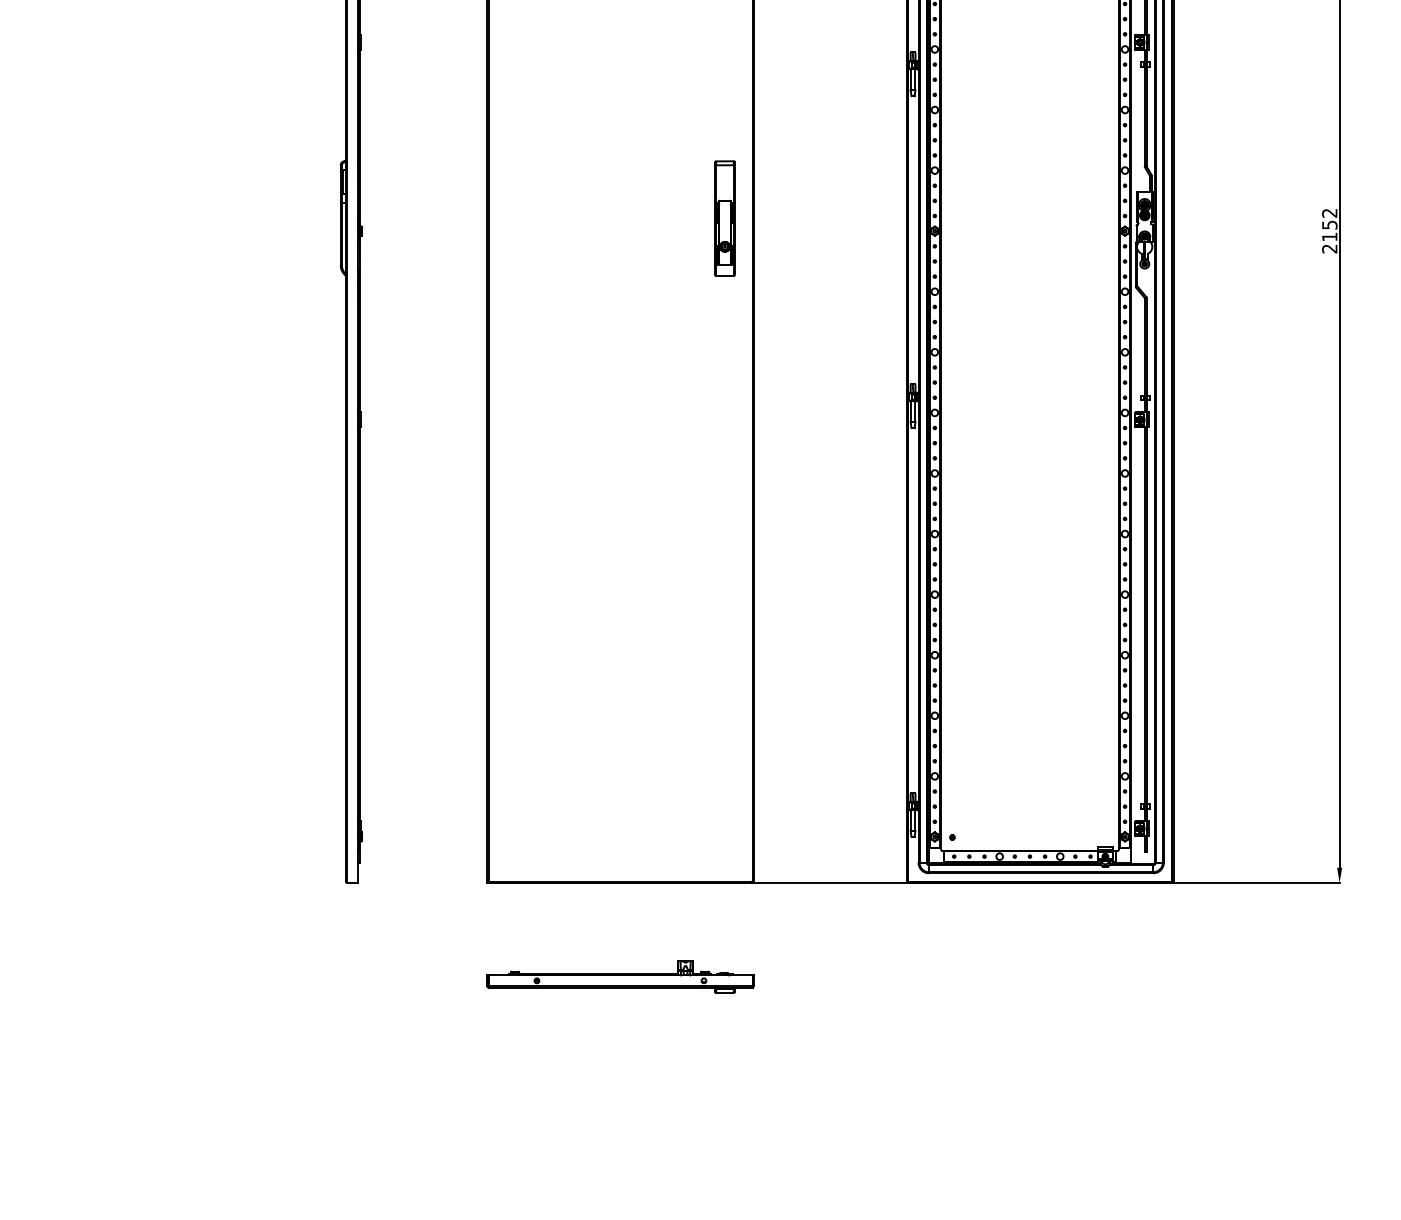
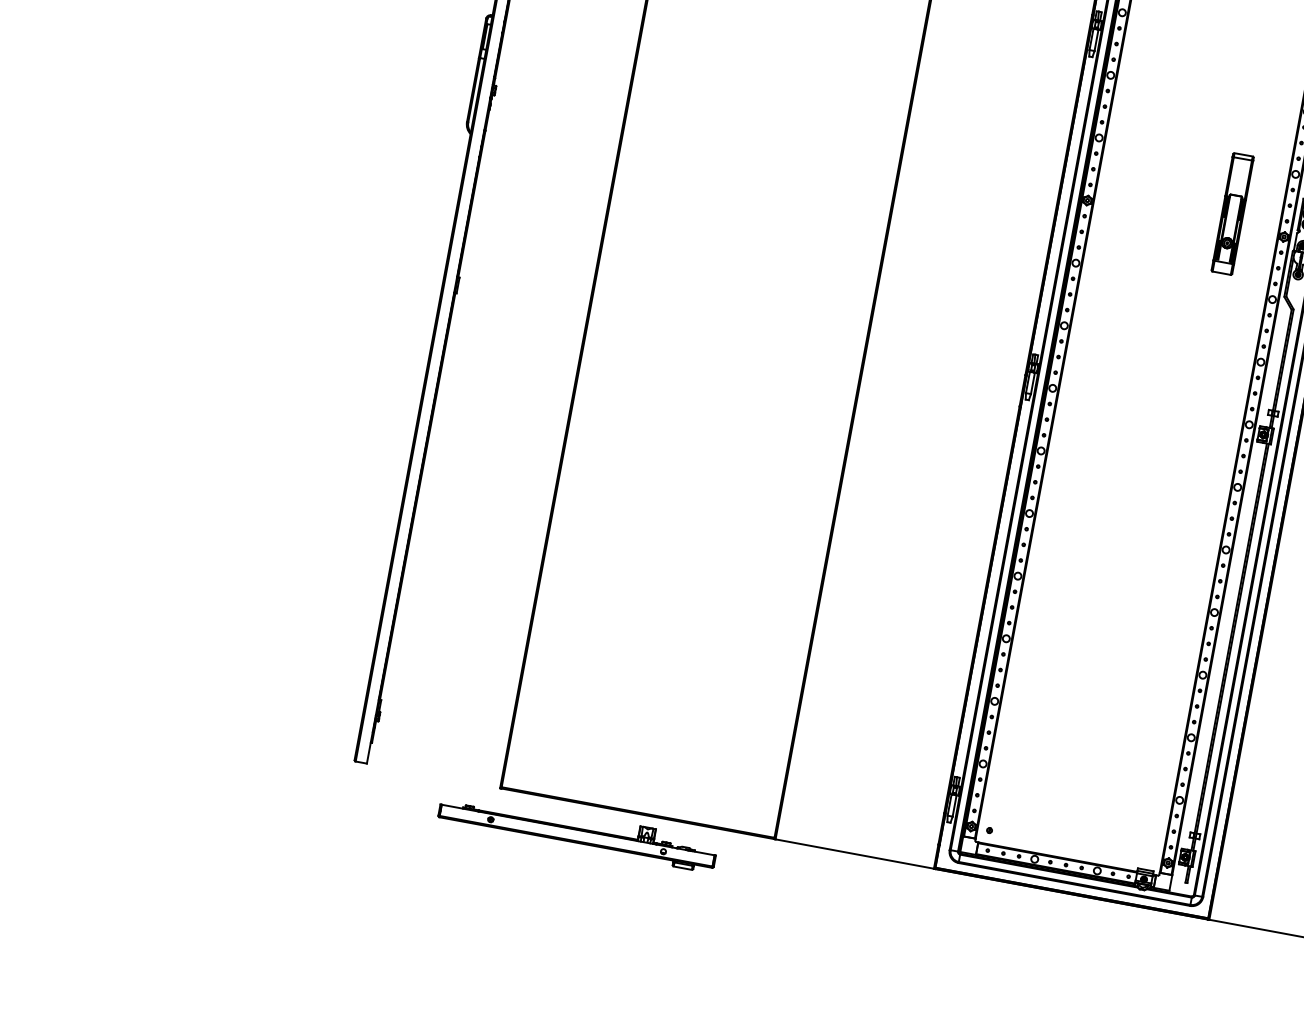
part: (724, 218) -> (1232, 213), moved
part: (620, 976) -> (577, 831), moved

